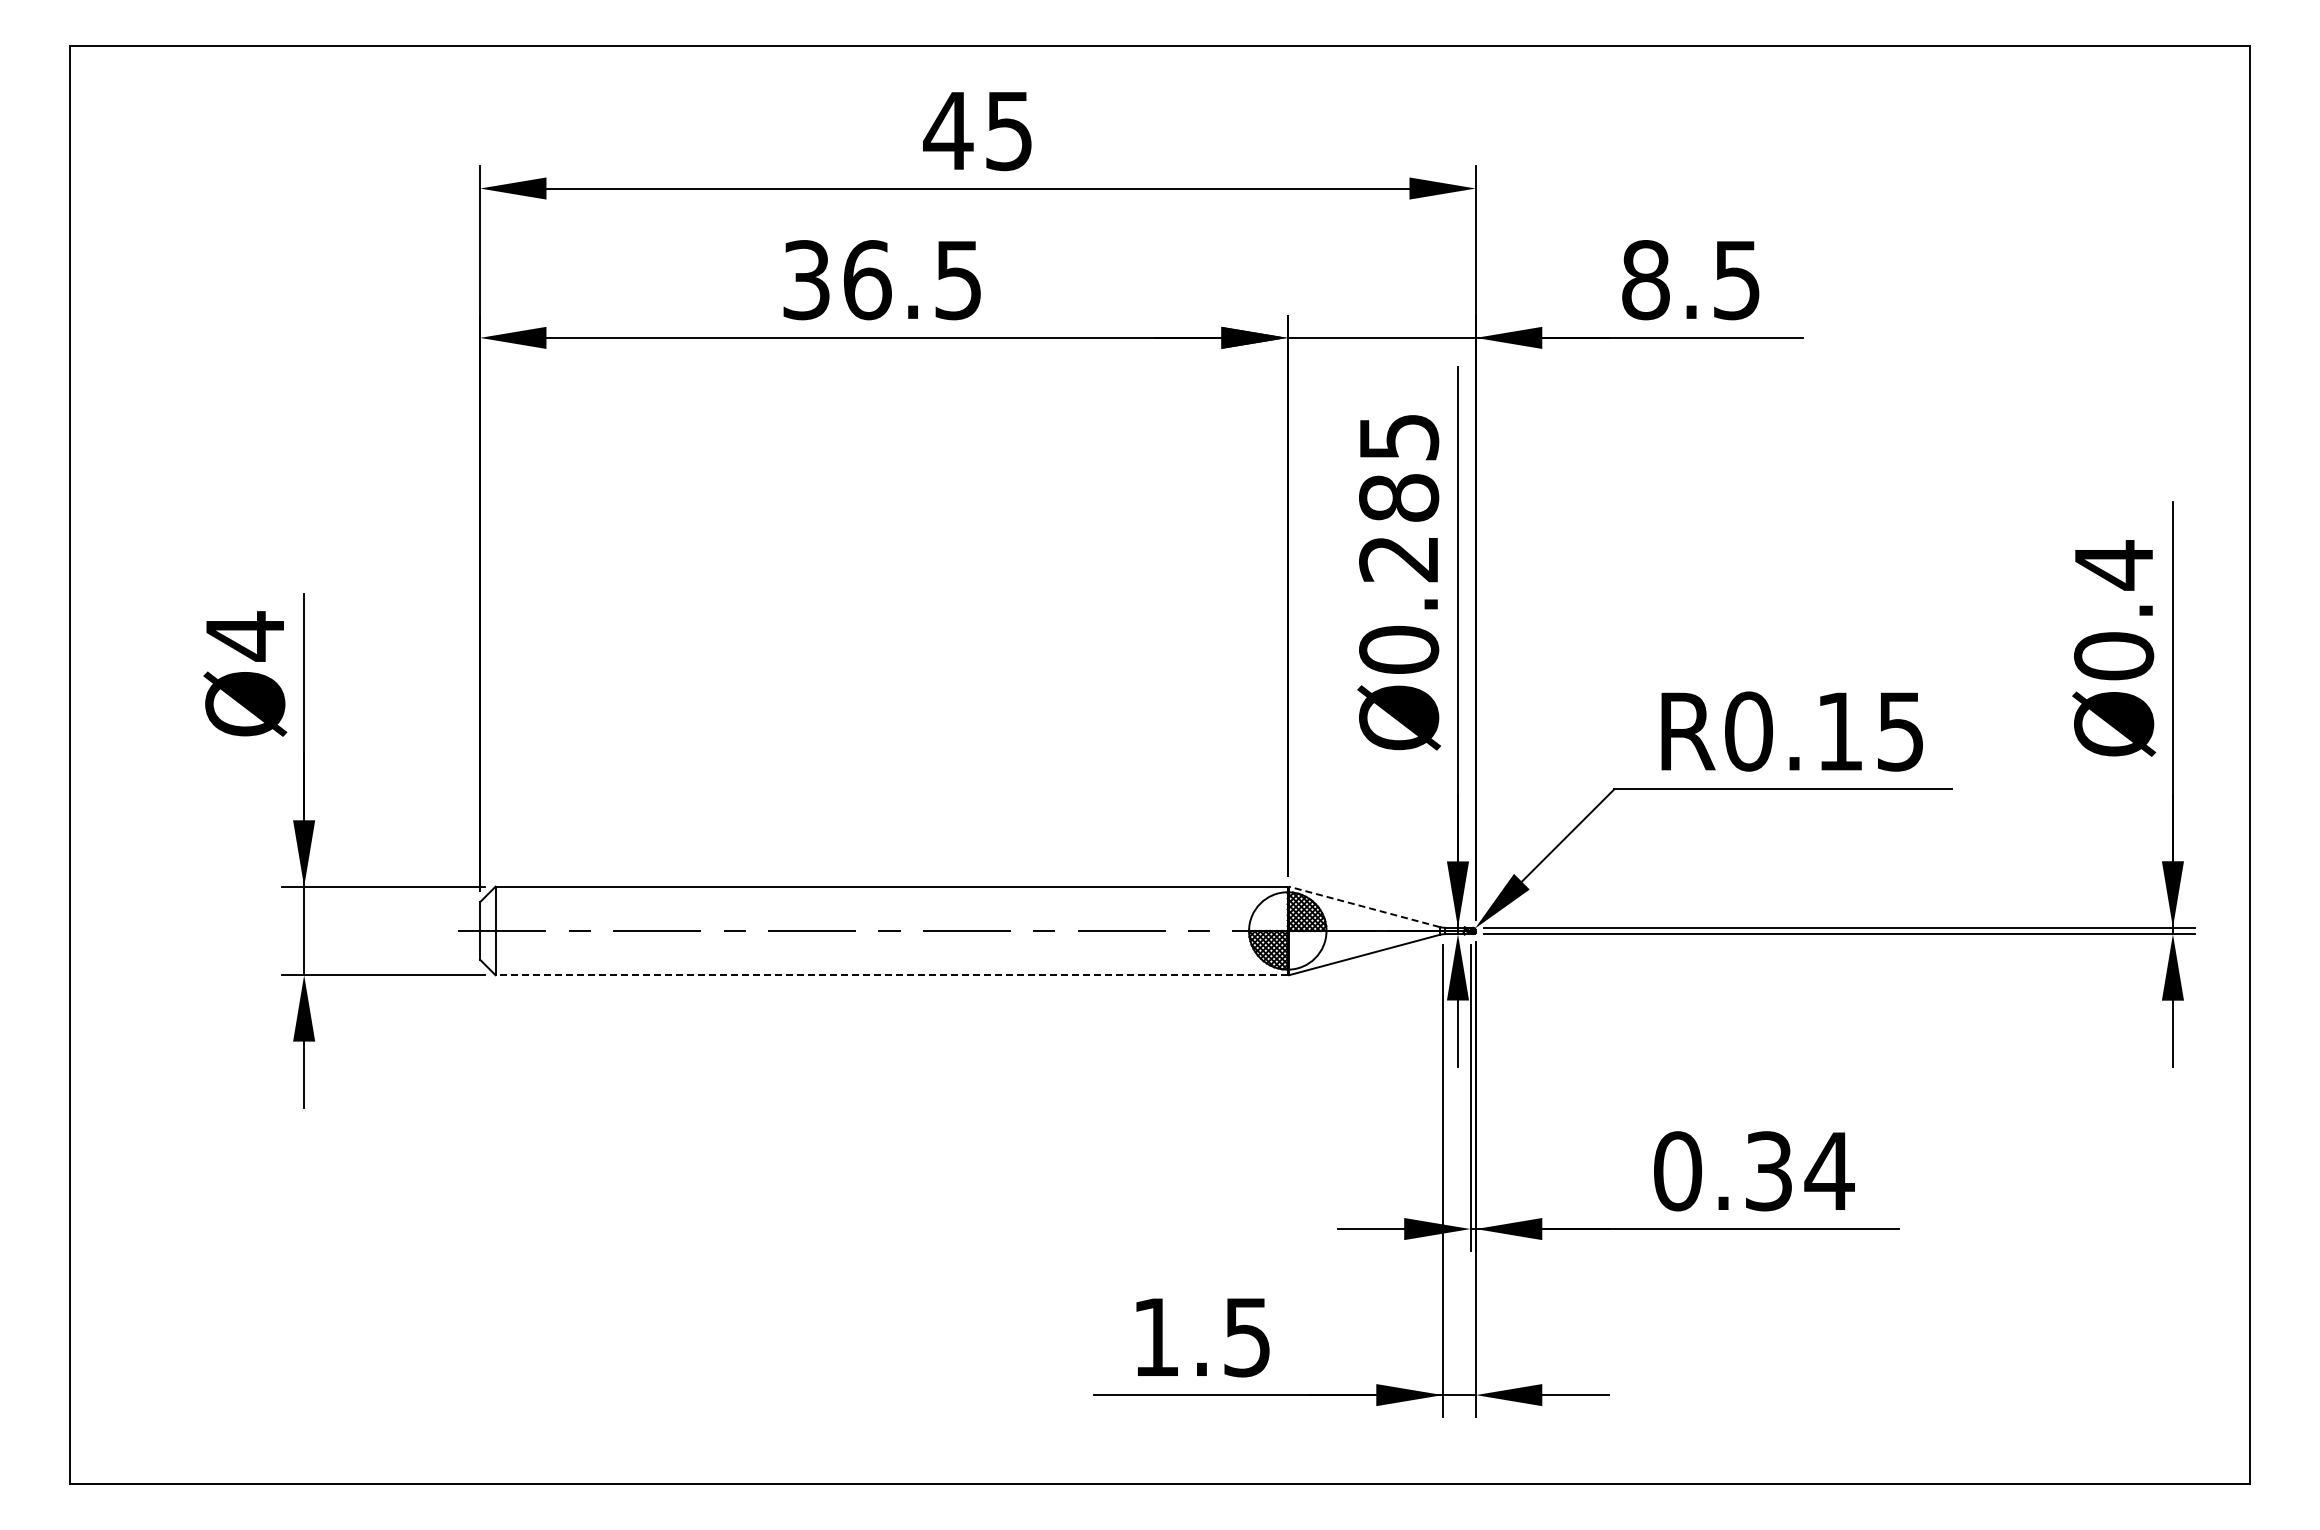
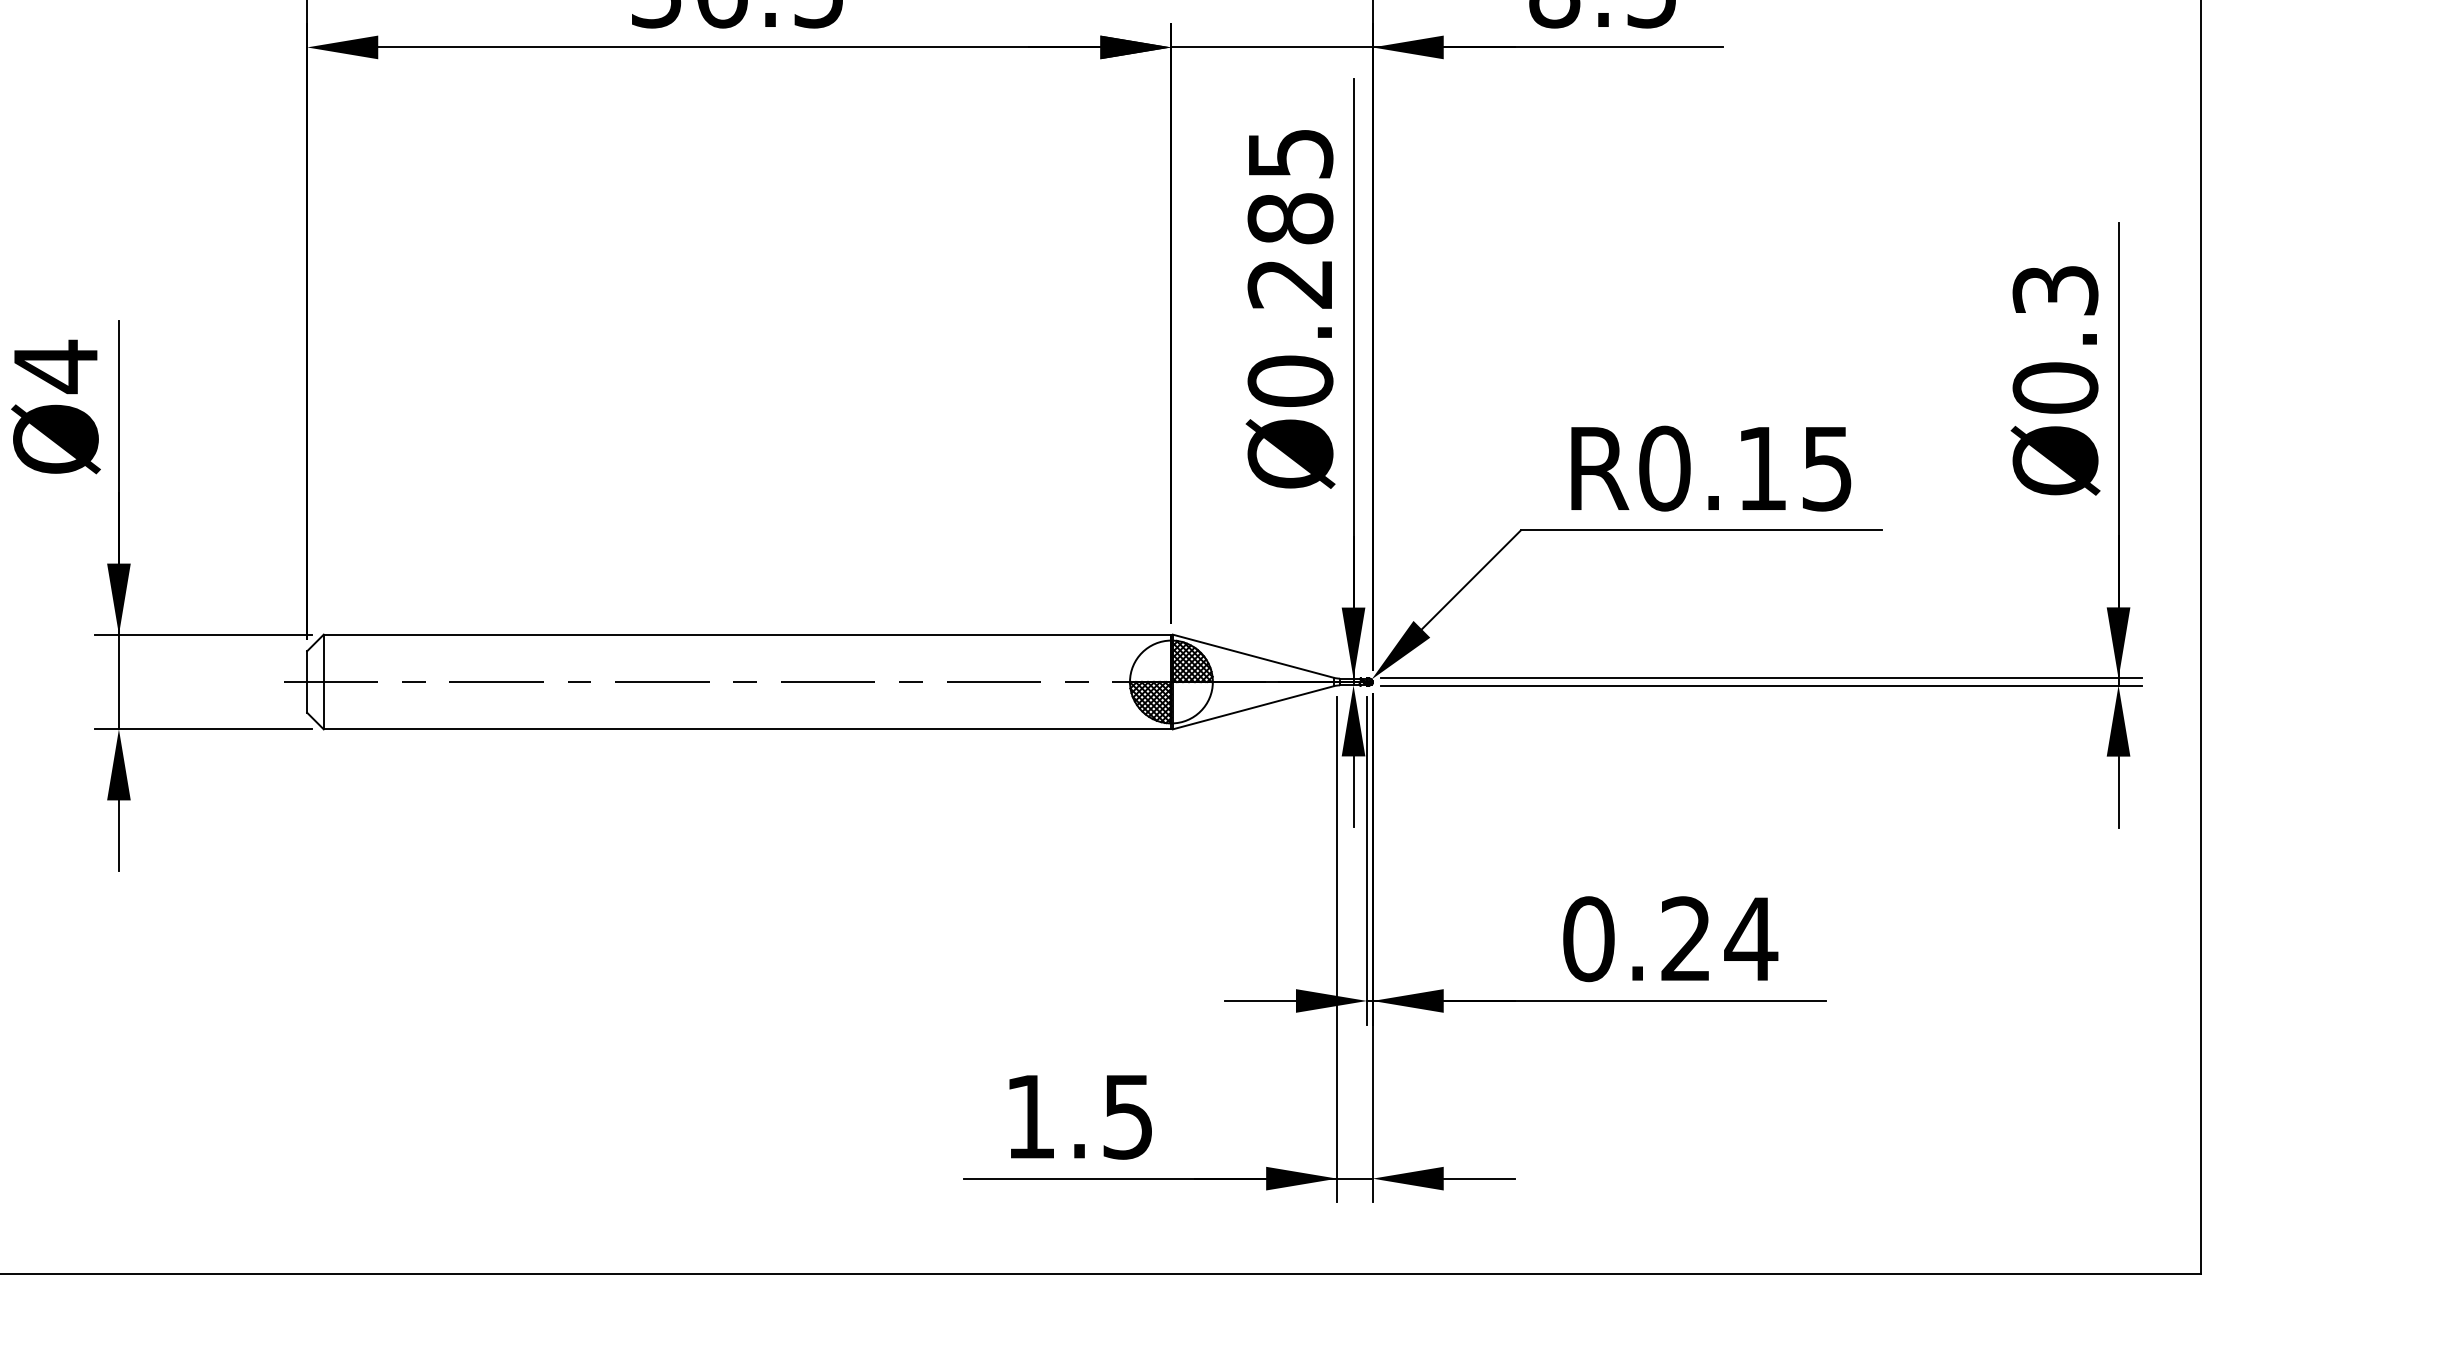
text: (2114, 565) -> (2056, 290), Ø0.4 -> Ø0.3
line: (1364, 906) -> (1253, 655), dashed -> solid
line: (891, 975) -> (747, 729), dashed -> solid
text: (1768, 1171) -> (1685, 939), 0.34 -> 0.24

